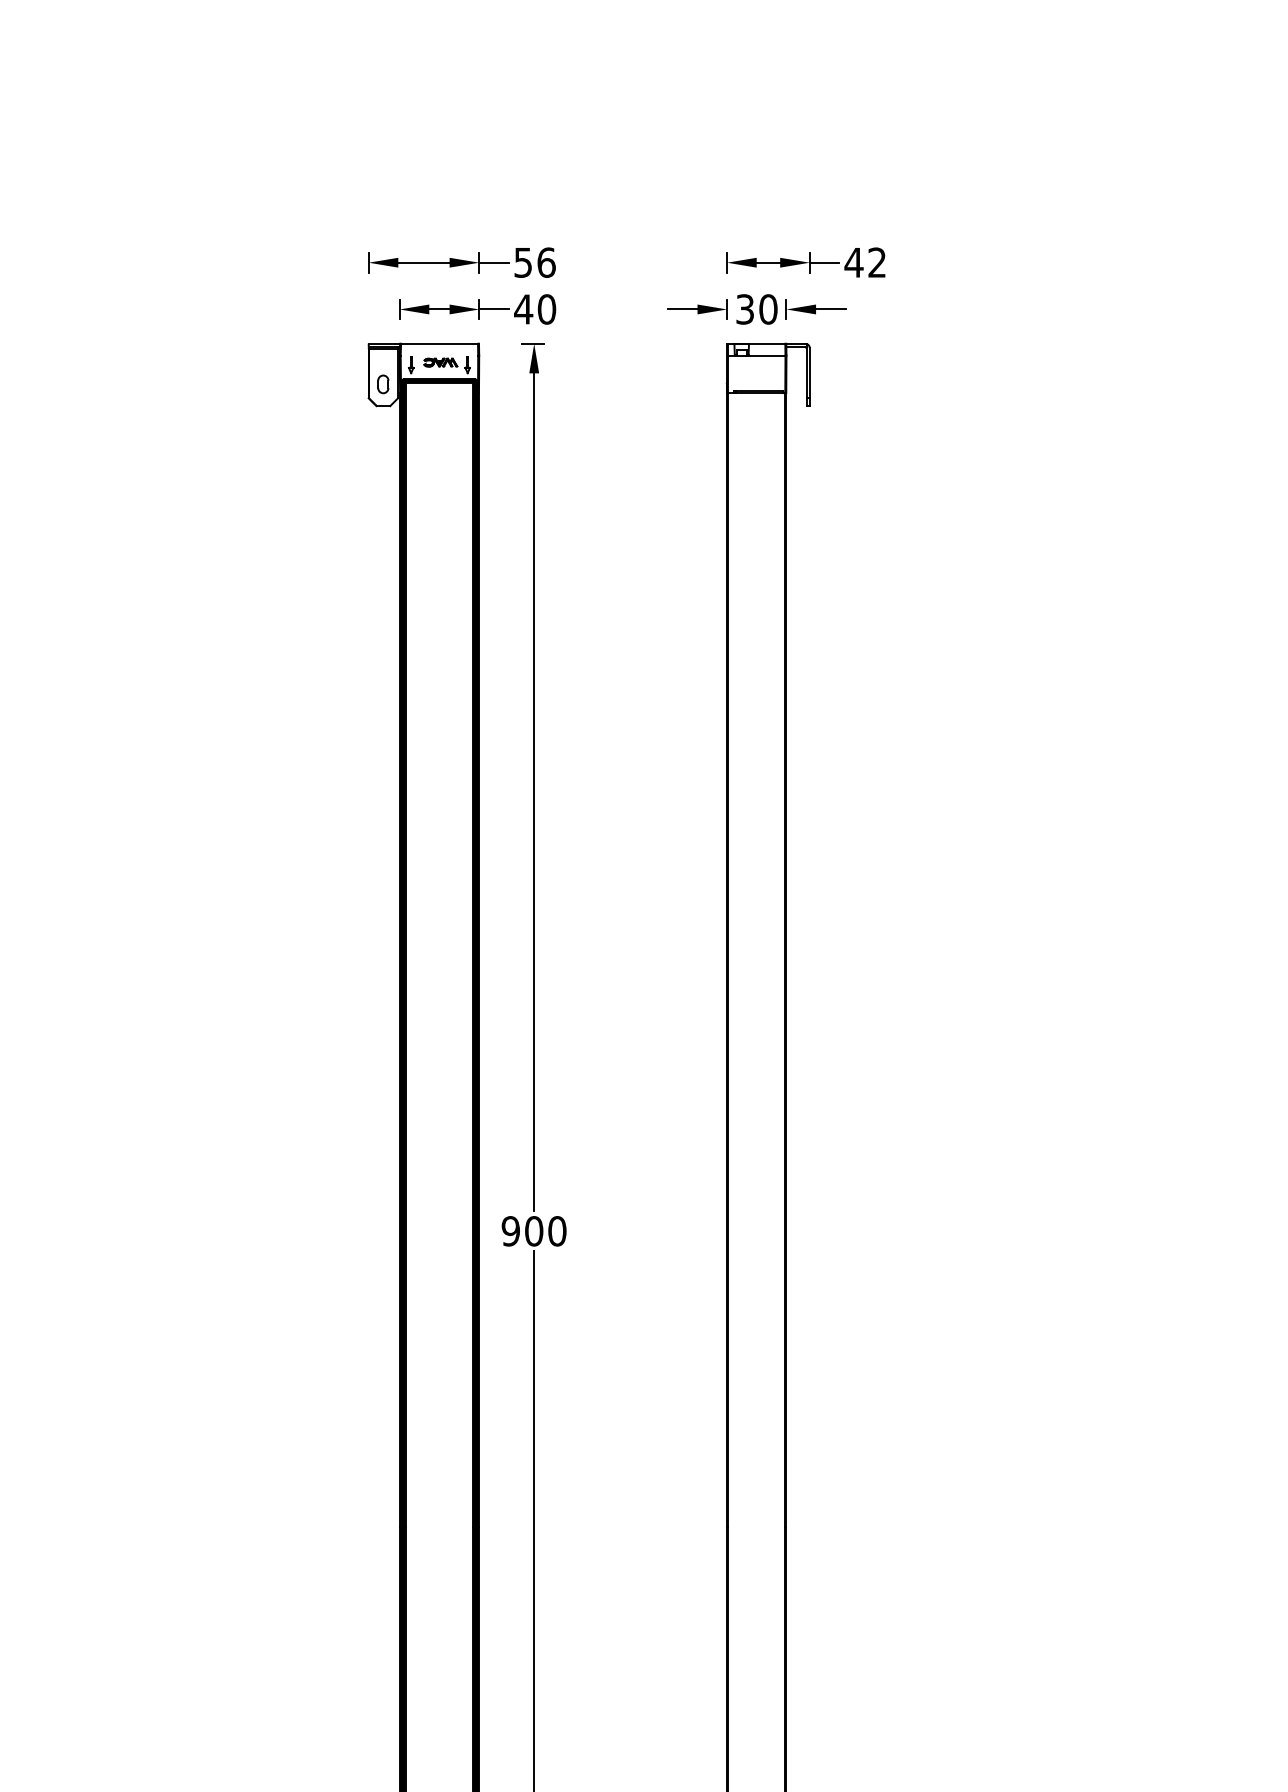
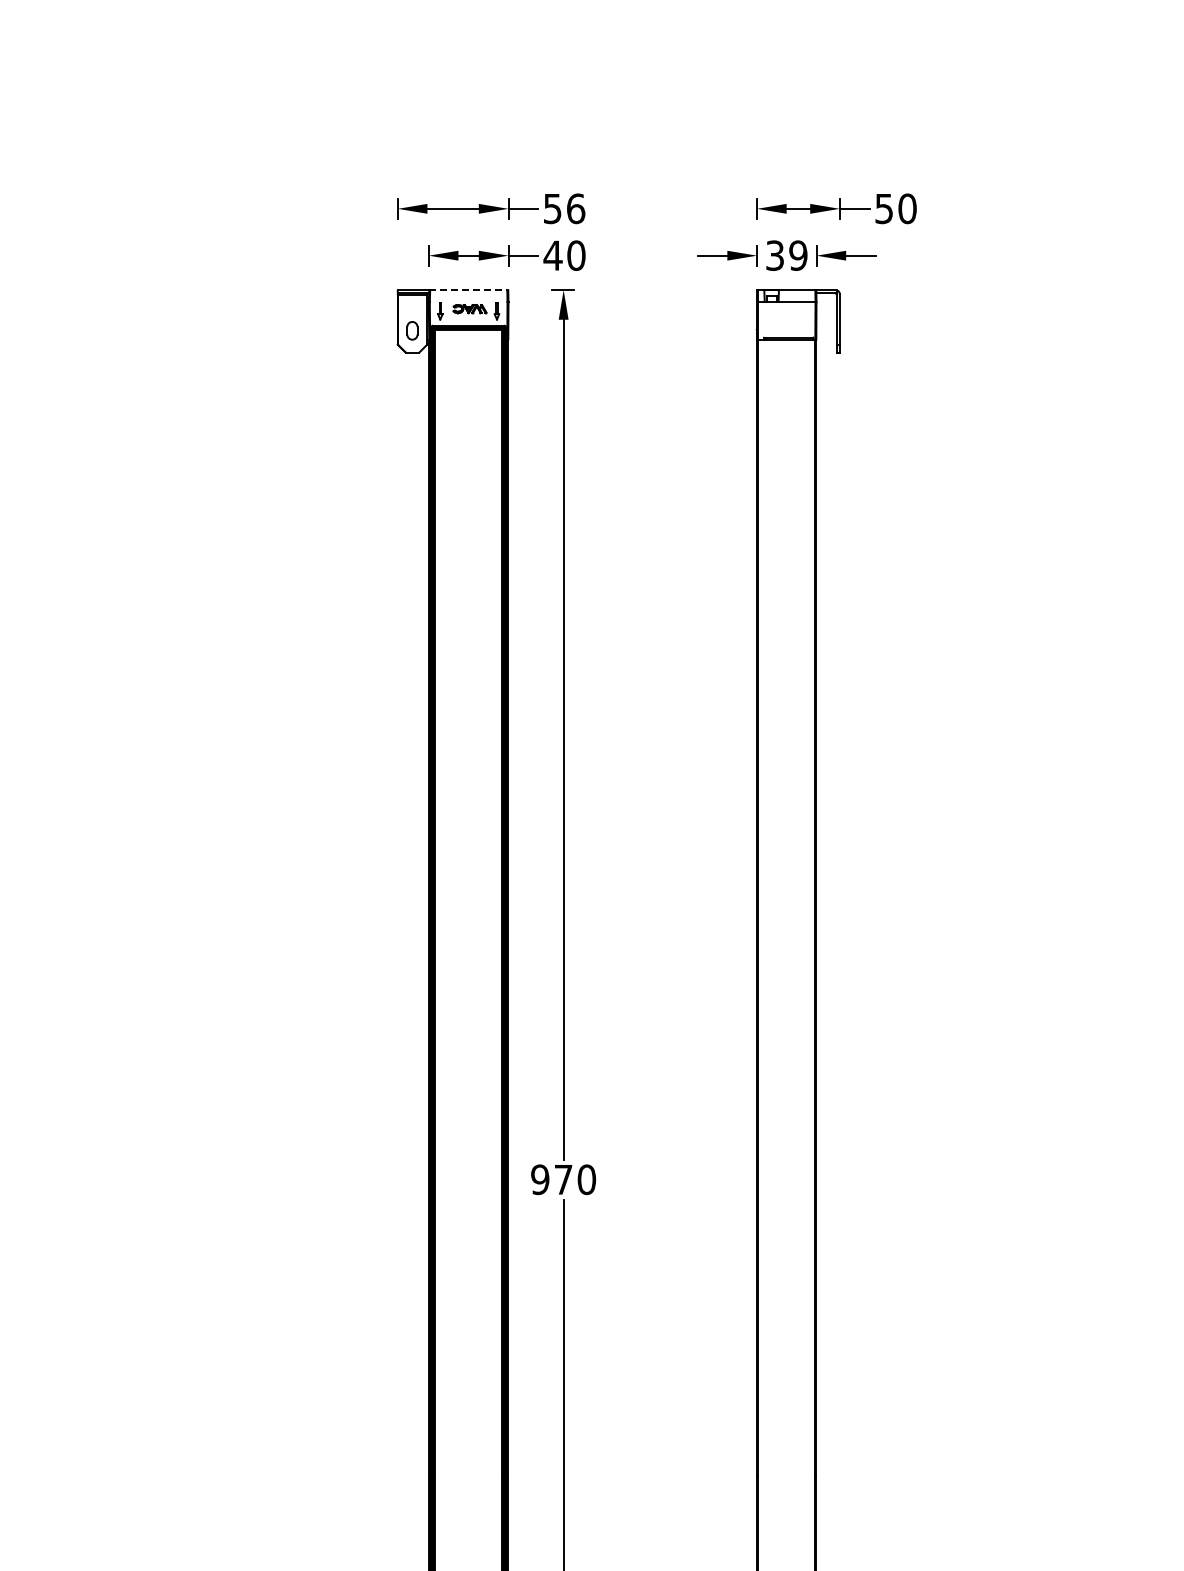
text: (865, 262) -> (895, 208), 42 -> 50
text: (768, 309) -> (798, 255), 30 -> 39
line: (440, 343) -> (469, 289), solid -> dashed
text: (534, 1231) -> (563, 1179), 900 -> 970

